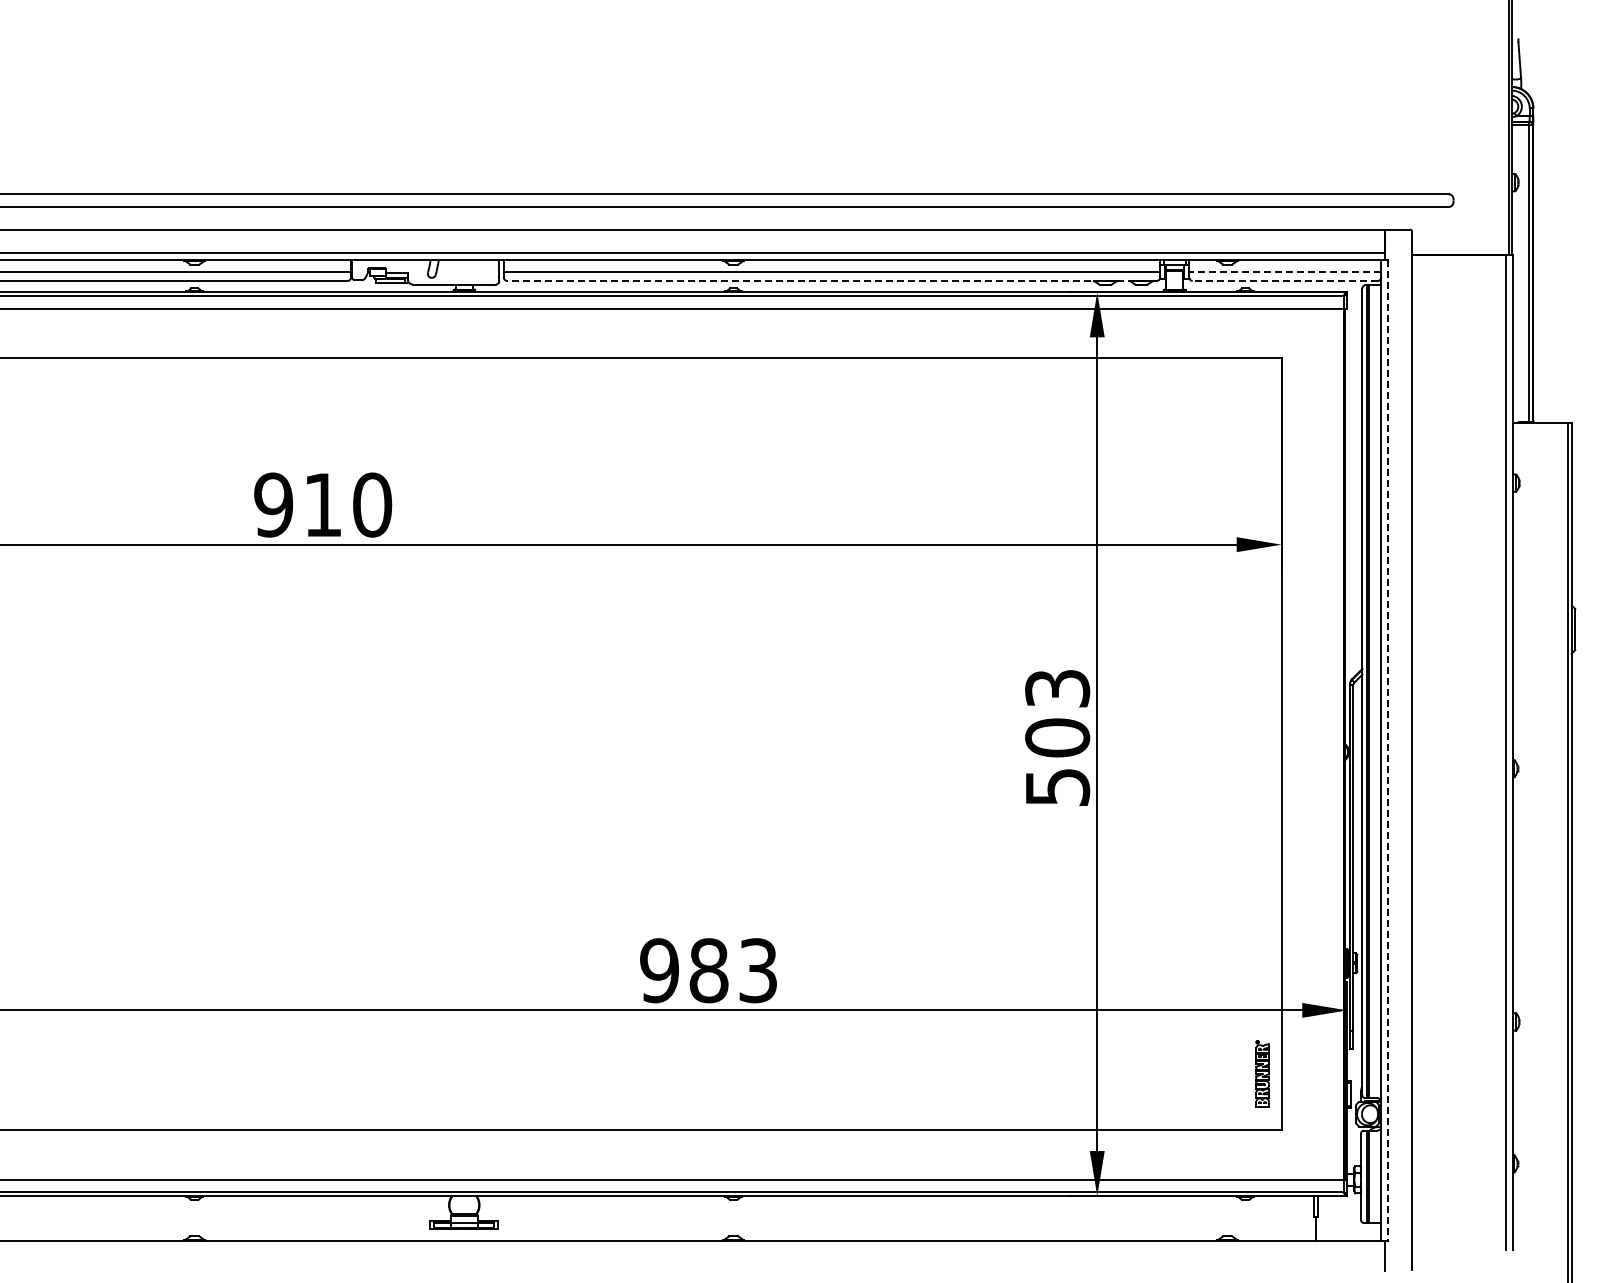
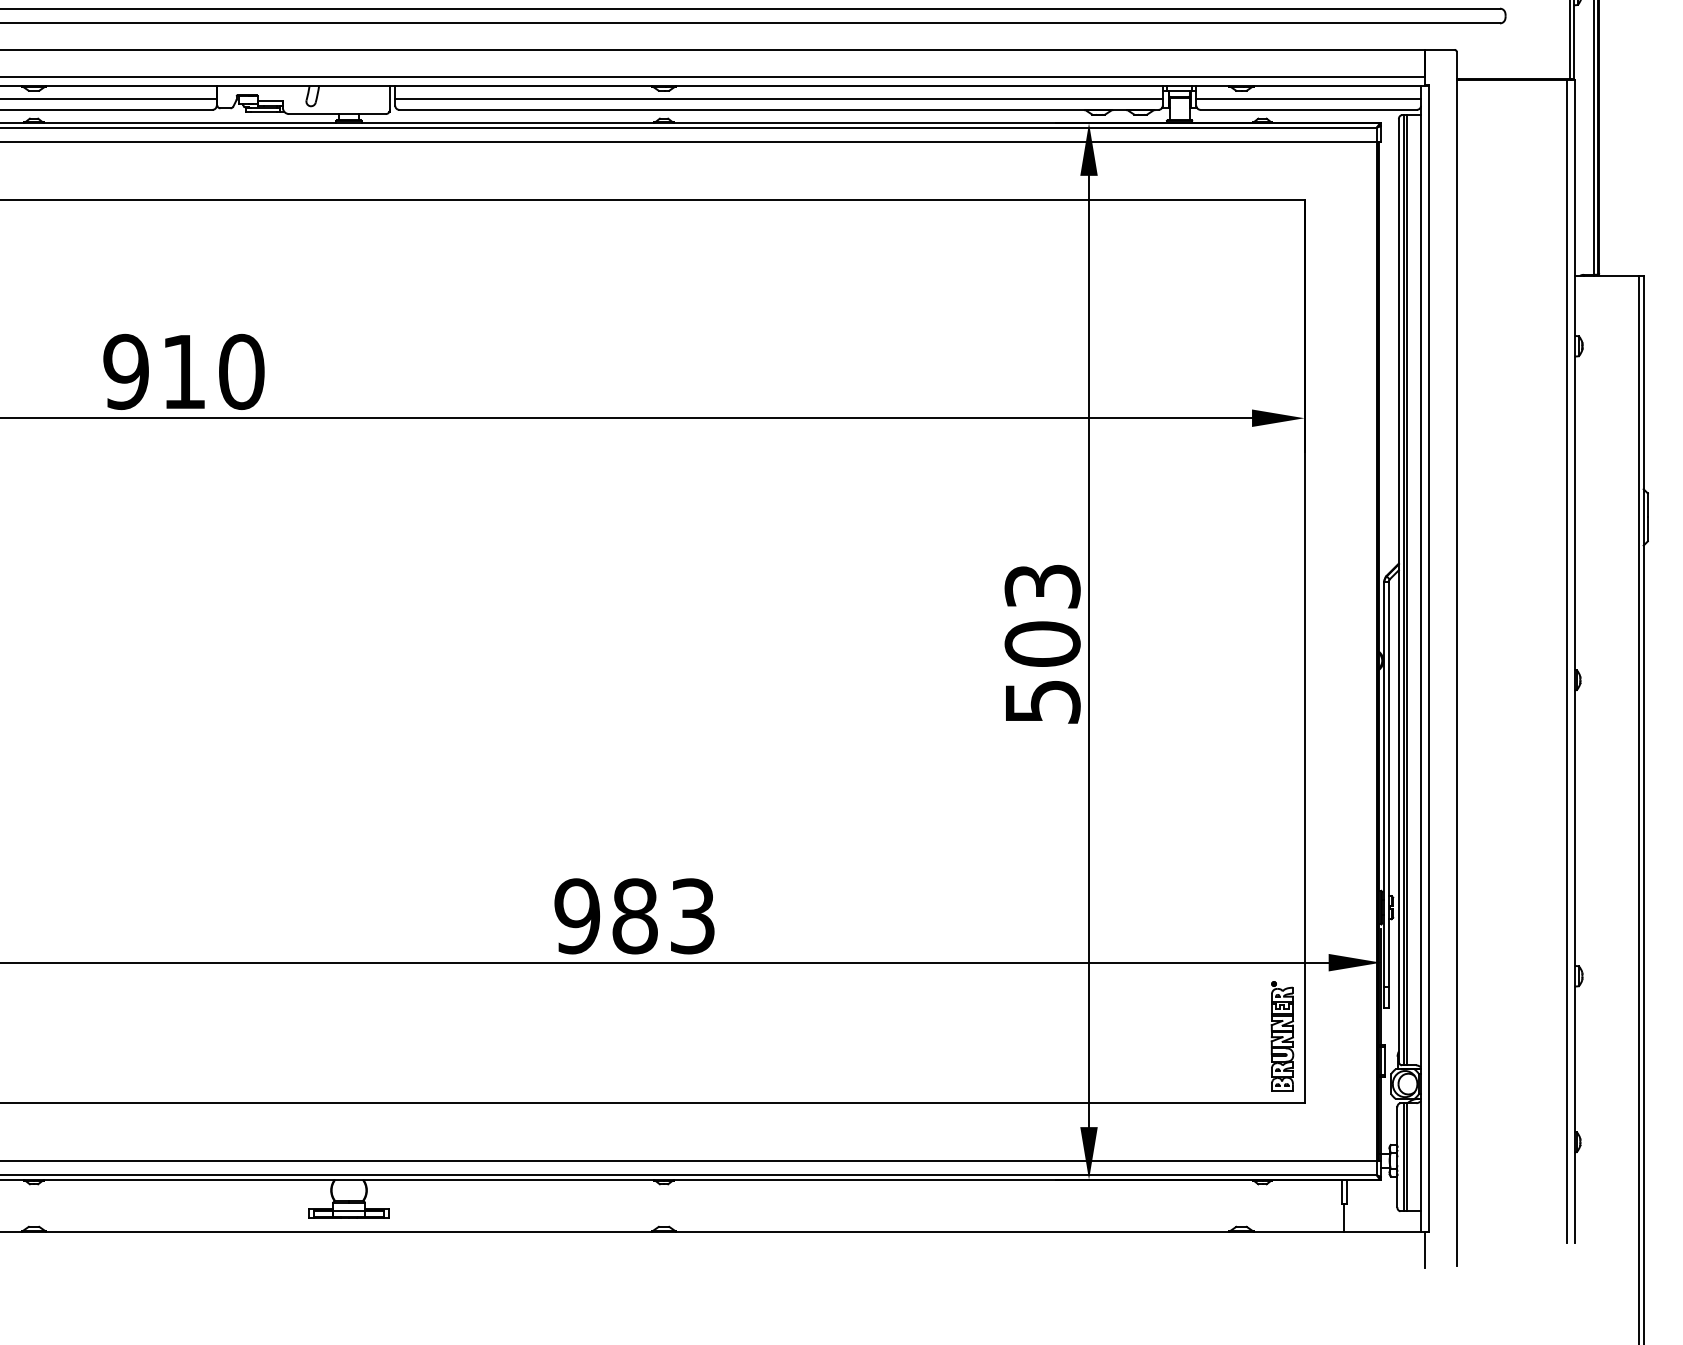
line: (1284, 271) -> (1307, 98), dashed -> solid
line: (832, 280) -> (779, 109), dashed -> solid
line: (1285, 280) -> (1309, 109), dashed -> solid
line: (1388, 750) -> (1429, 658), dashed -> solid
part: (1262, 1073) -> (1282, 1036), size x1.43

